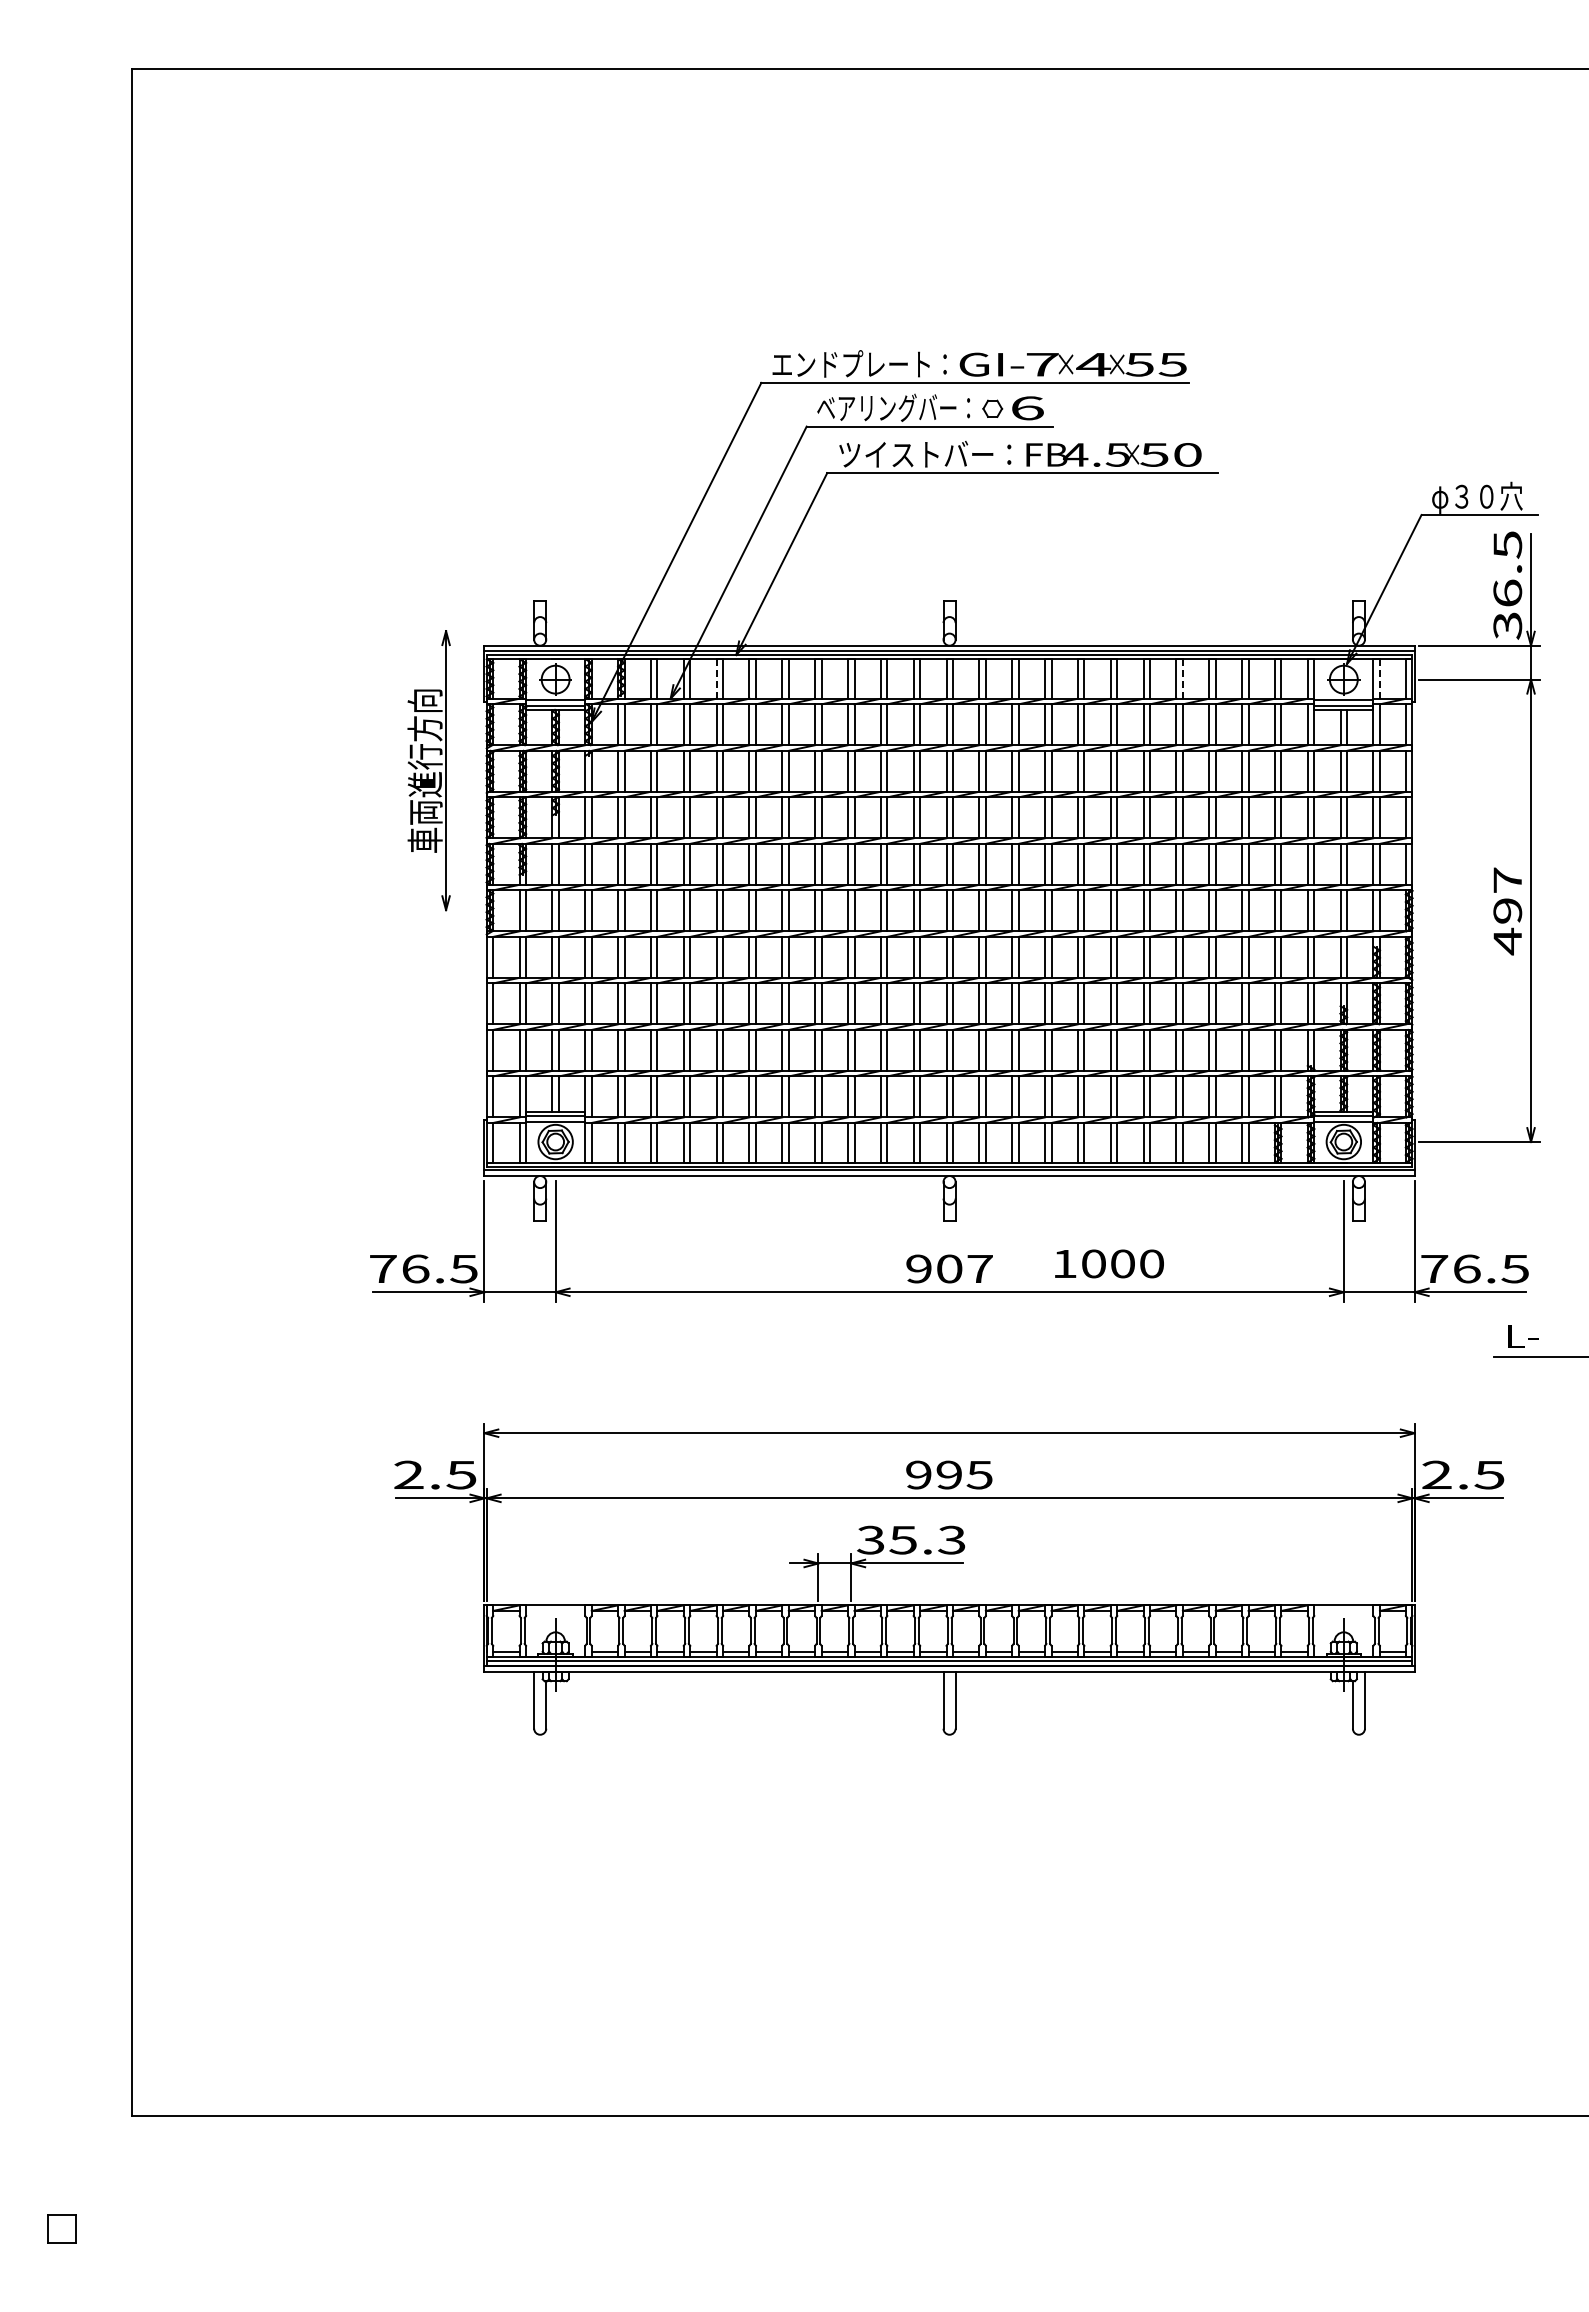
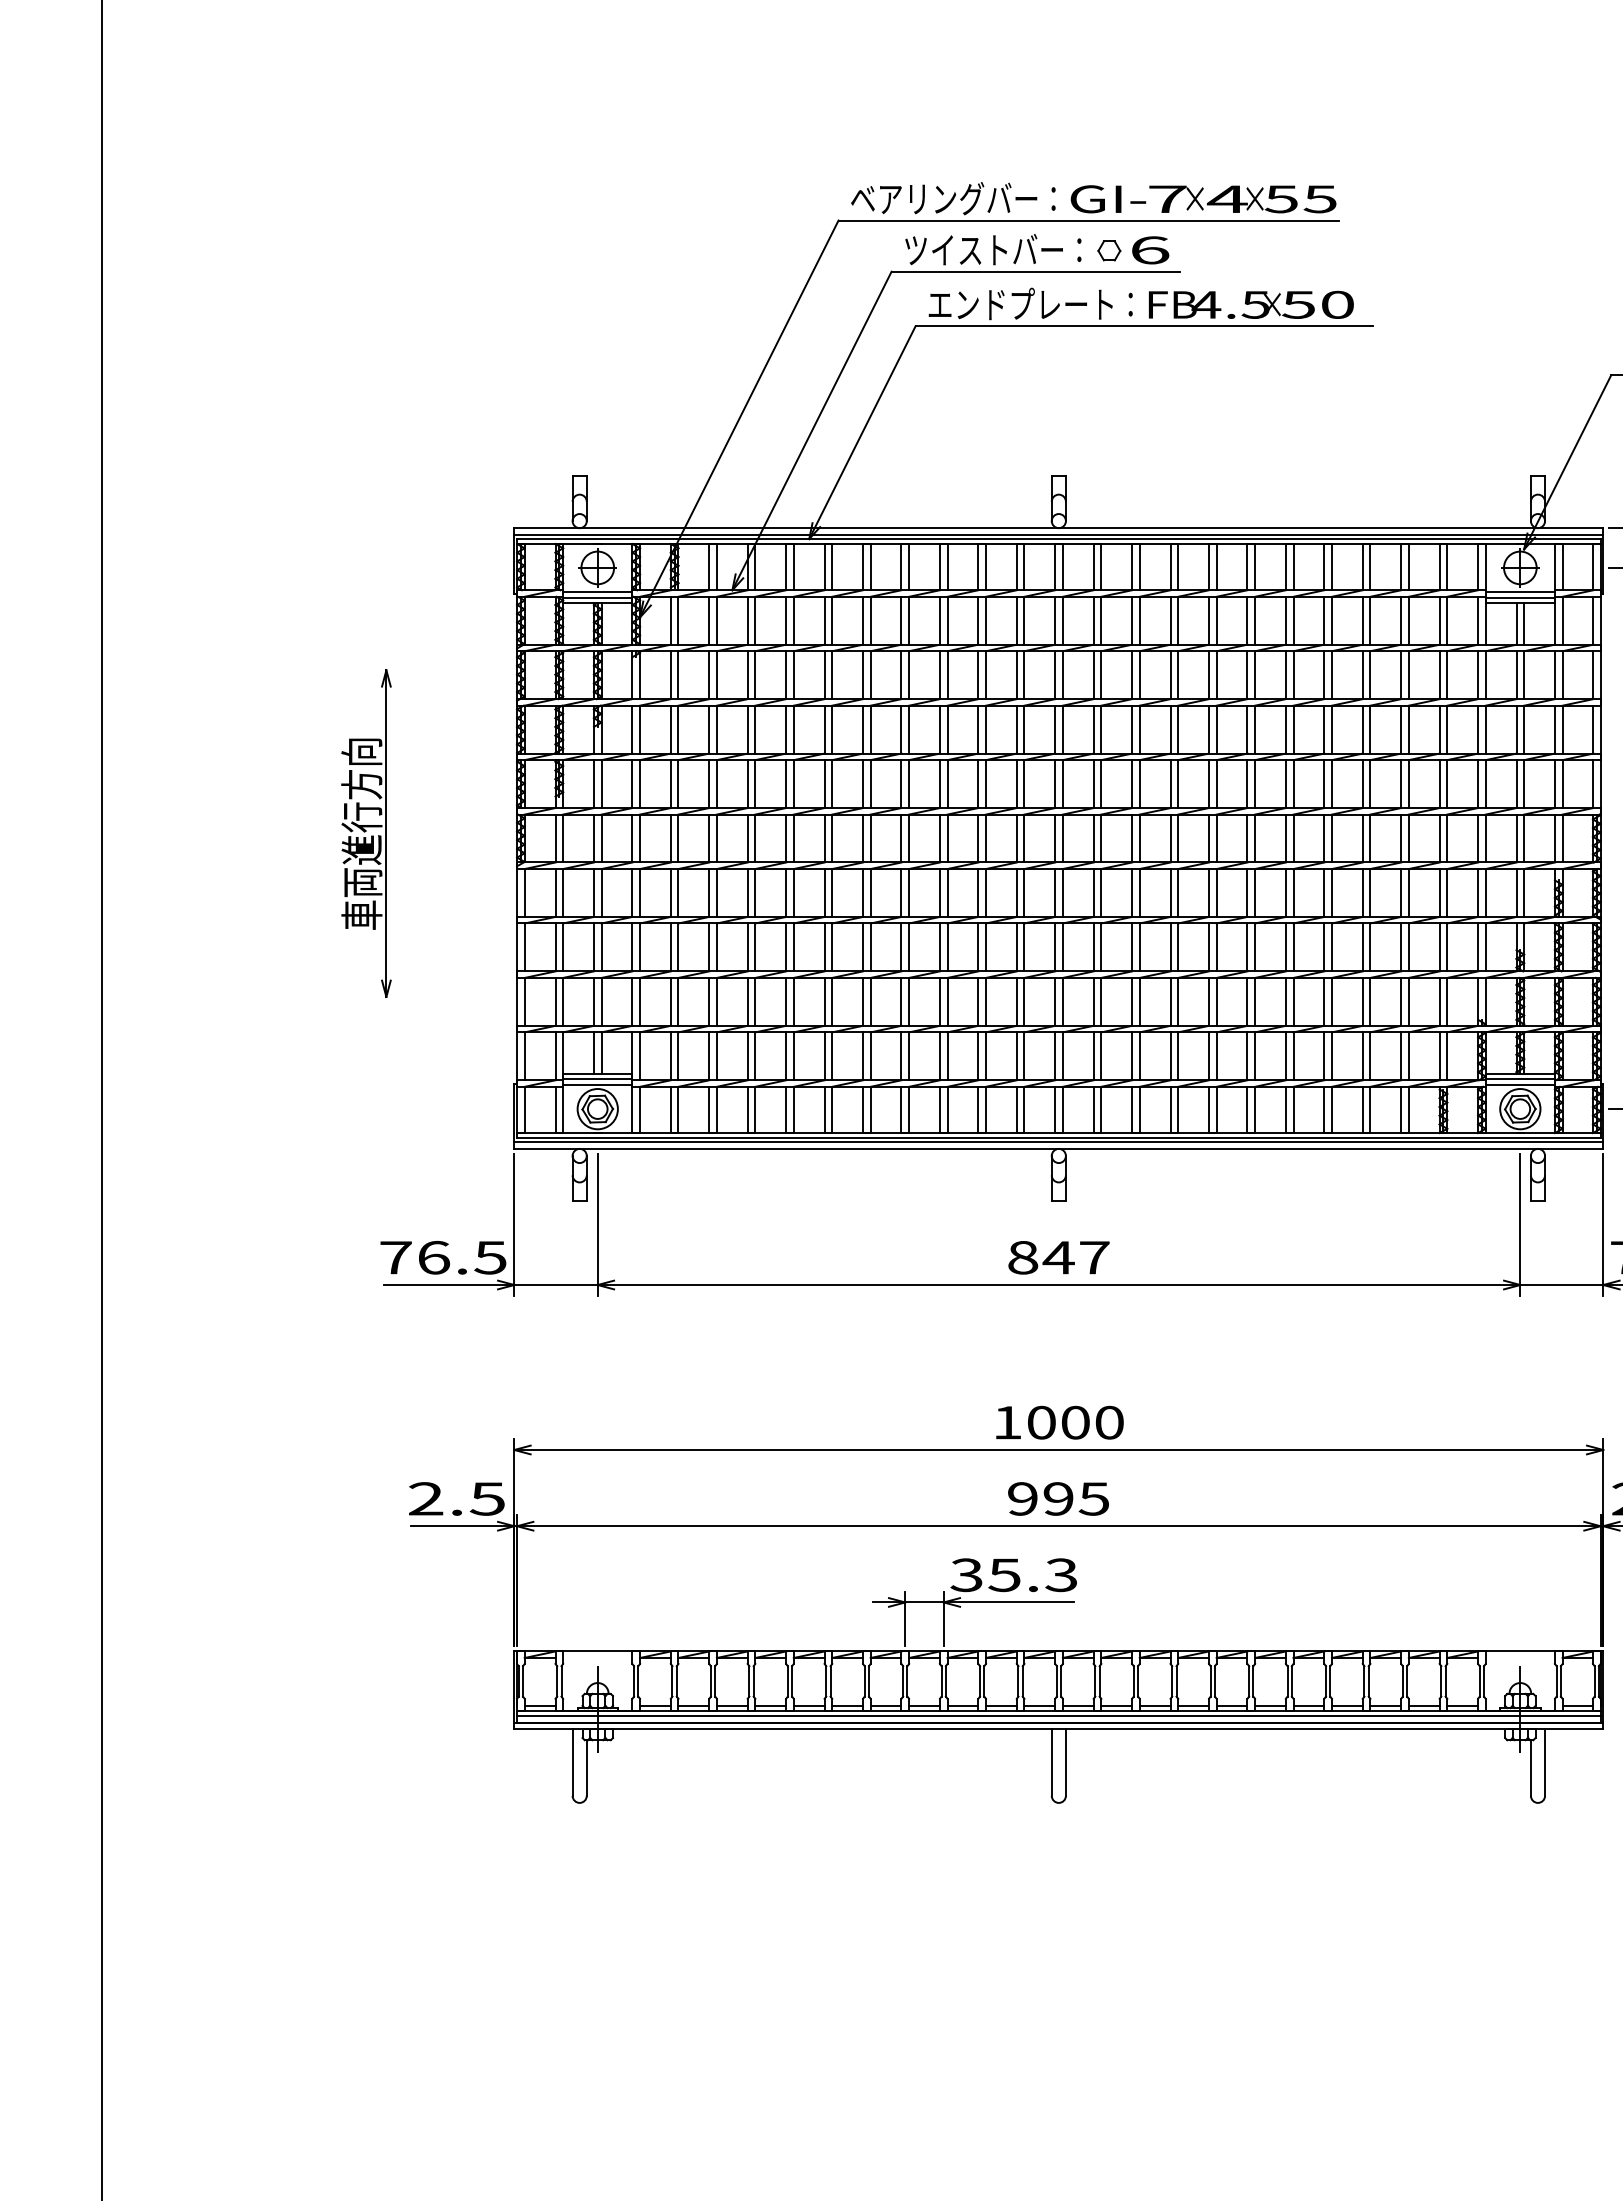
text: (851, 364) -> (944, 199), エンドプレート： -> ベアリングバー：
text: (893, 407) -> (993, 249), ベアリングバー： -> ツイストバー：
text: (925, 453) -> (1030, 303), ツイストバー： -> エンドプレート：
line: (716, 678) -> (786, 566), dashed -> solid
line: (1182, 678) -> (1331, 566), dashed -> solid
line: (1379, 678) -> (1562, 566), dashed -> solid
part: (428, 770) -> (365, 833), moved
text: (1109, 1263) -> (1059, 1422), moved
text: (934, 1268) -> (1041, 1257), 907 -> 847

